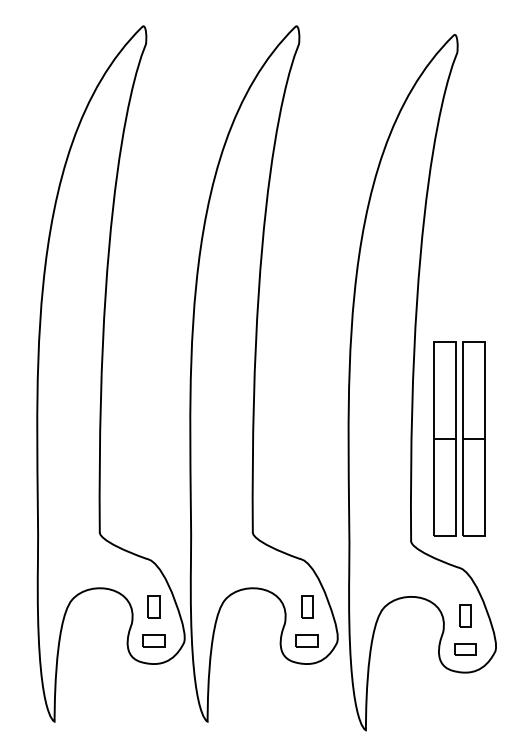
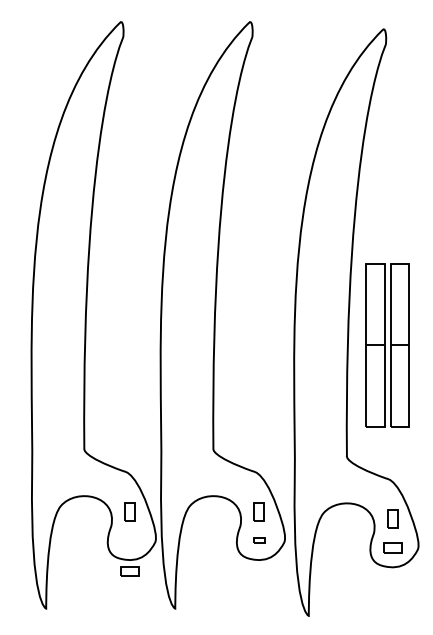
part: (459, 439) -> (387, 345), moved
part: (153, 640) -> (129, 571), moved
part: (306, 640) -> (258, 540), size x0.6

